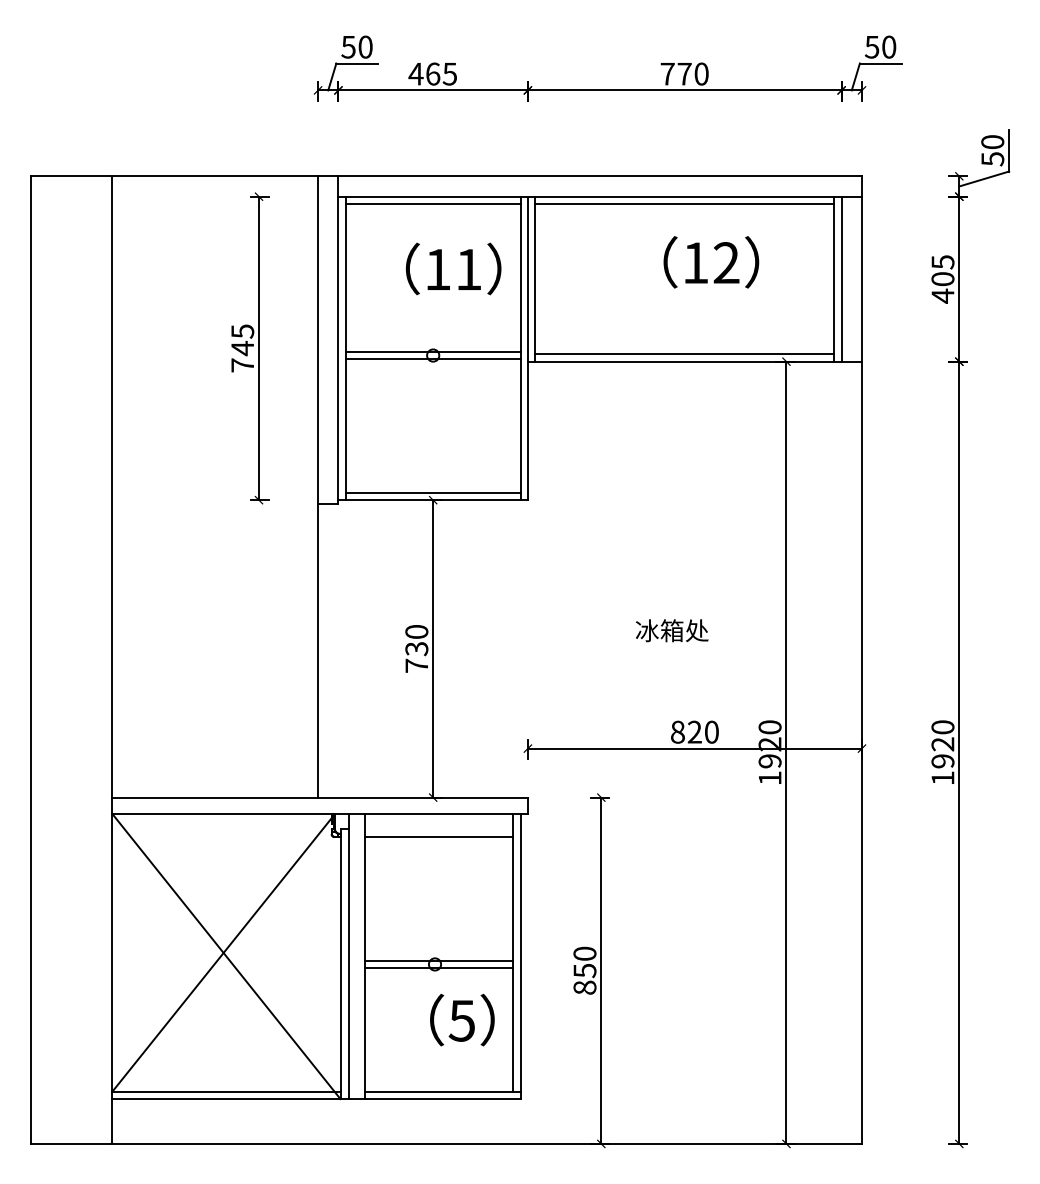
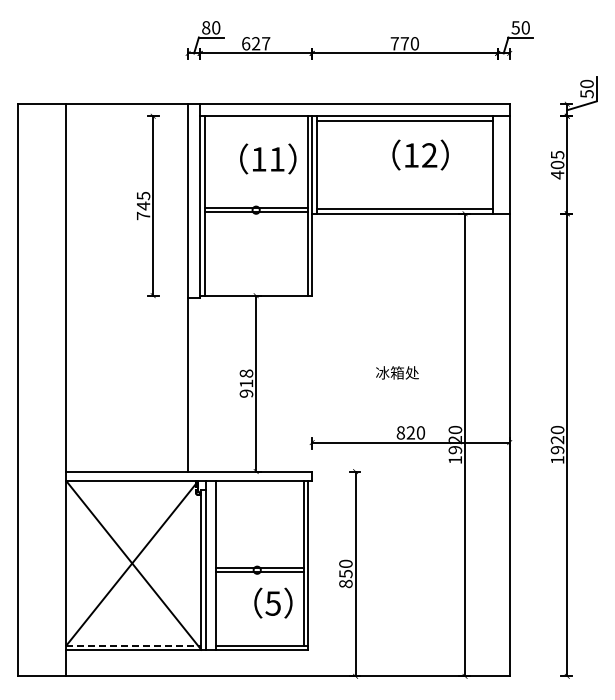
text: (349, 46) -> (206, 27), 50 -> 80
text: (432, 73) -> (255, 43), 465 -> 627
line: (432, 203) -> (255, 120), removed
line: (841, 278) -> (497, 164), removed
line: (432, 493) -> (255, 291), removed
text: (416, 648) -> (246, 383), 730 -> 918
line: (438, 836) -> (259, 494), removed
line: (227, 1091) -> (134, 645), solid -> dashed

